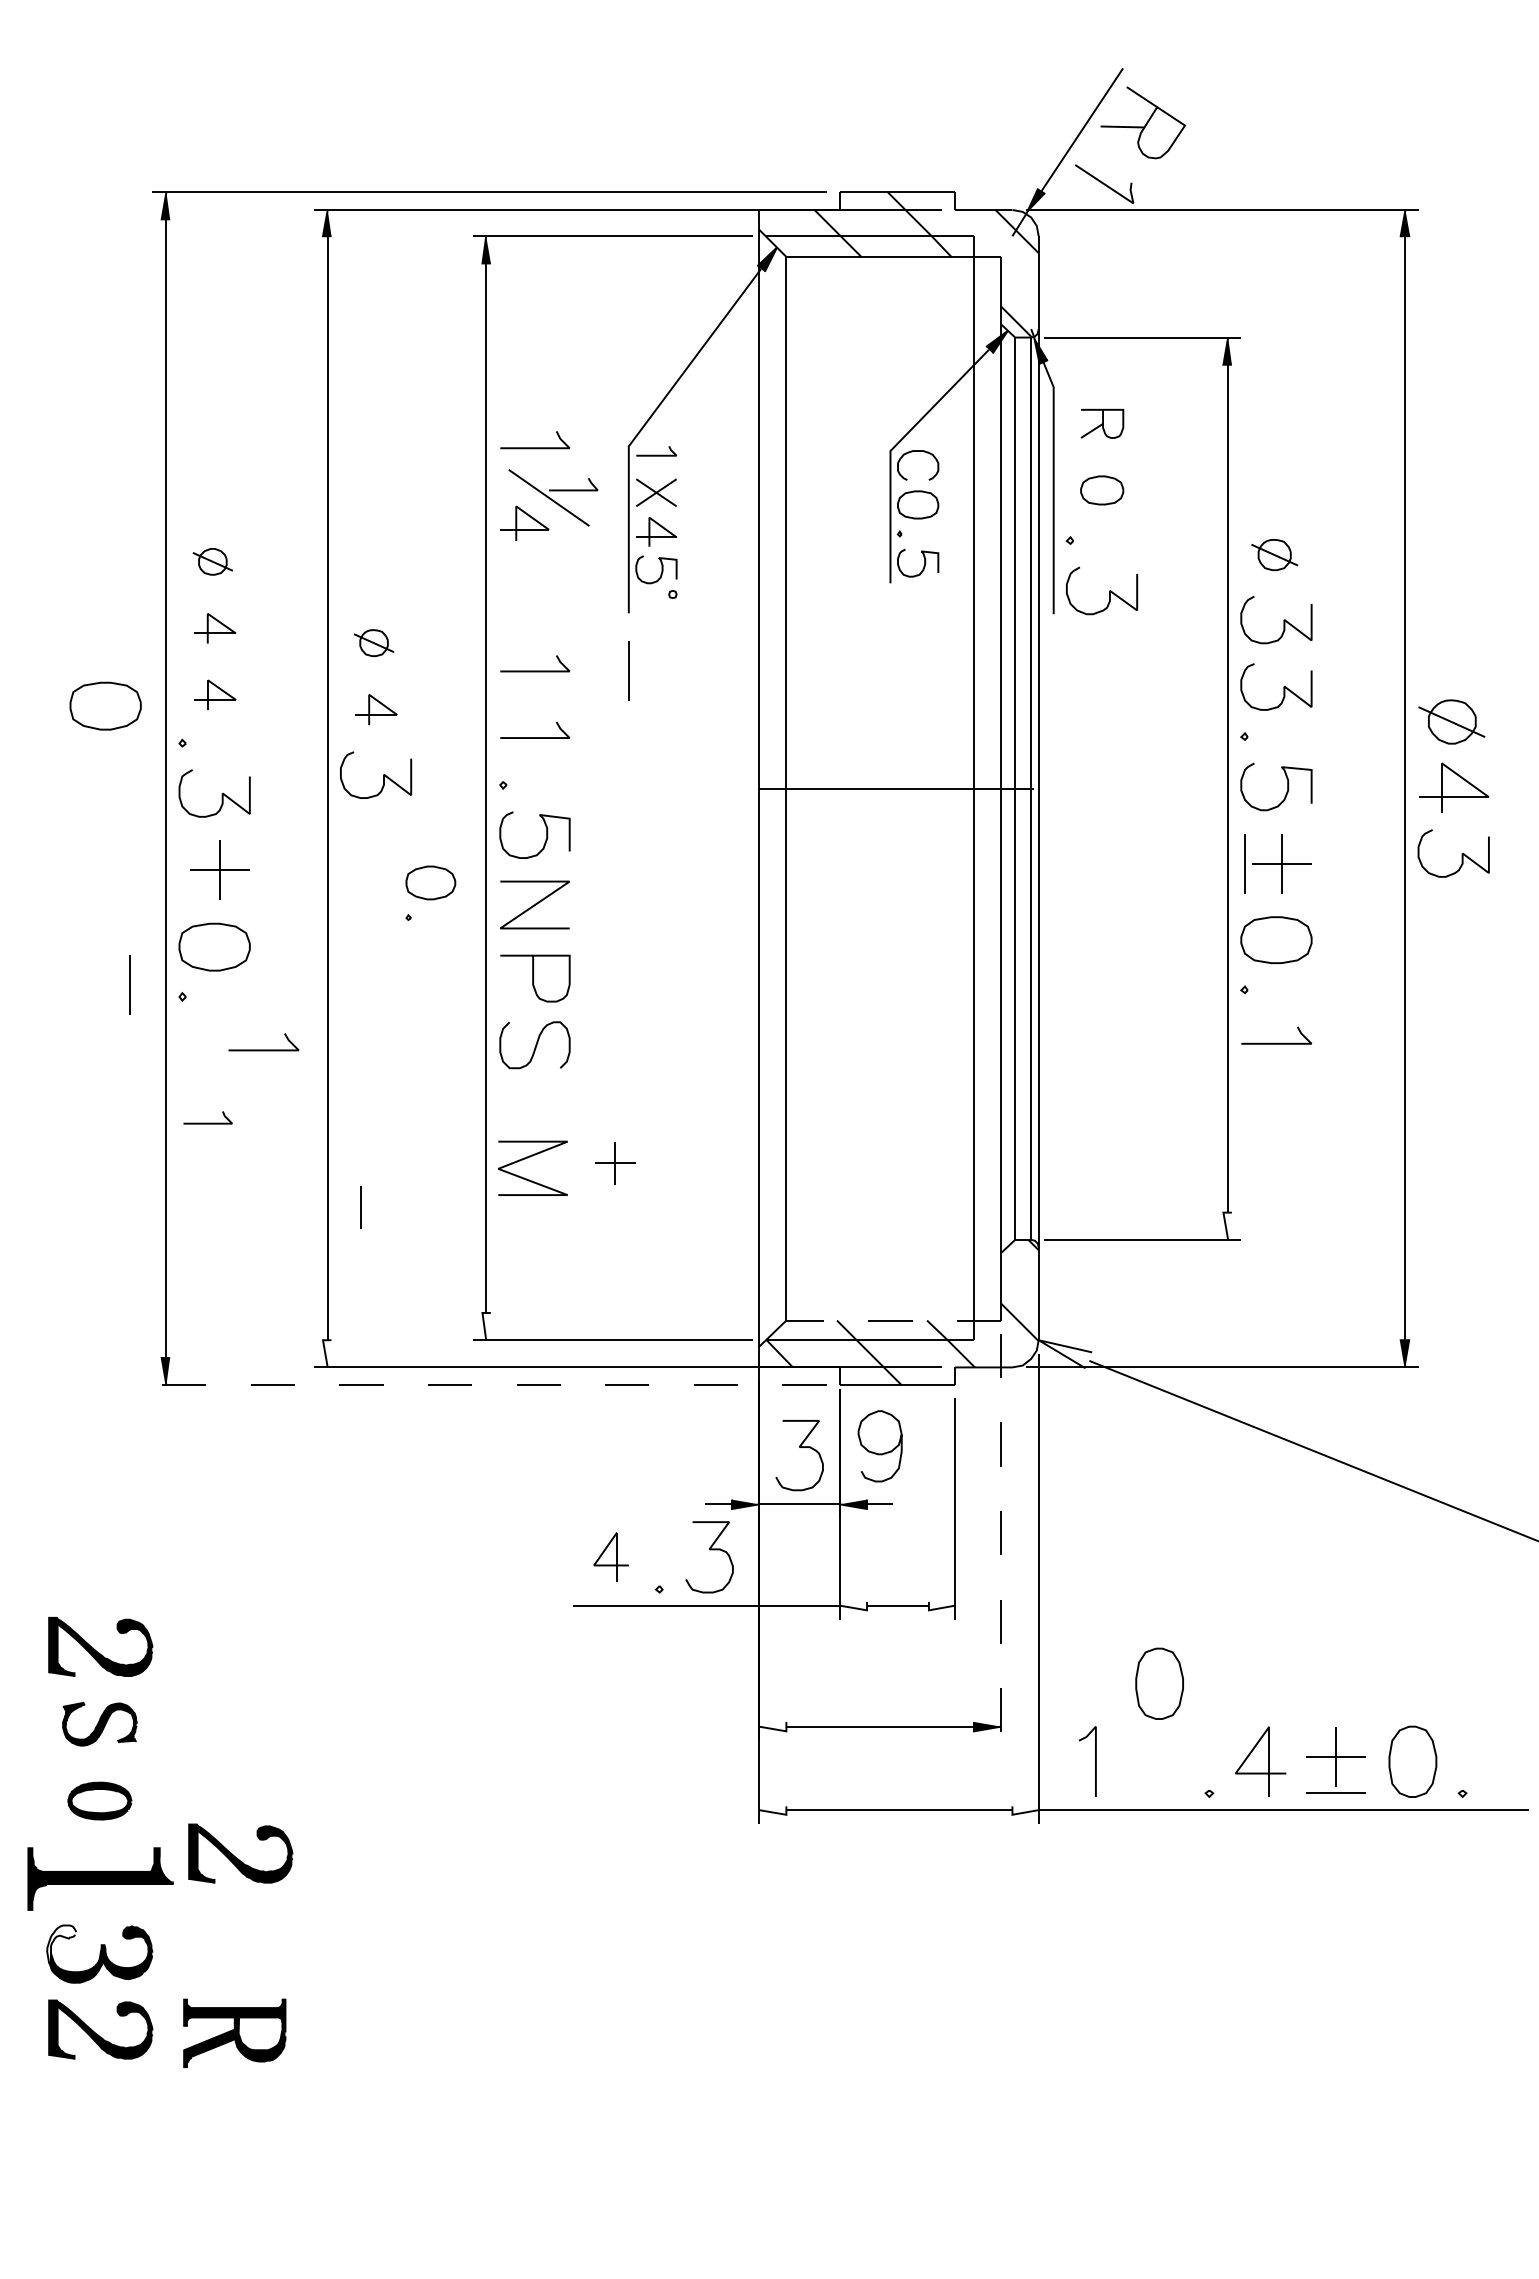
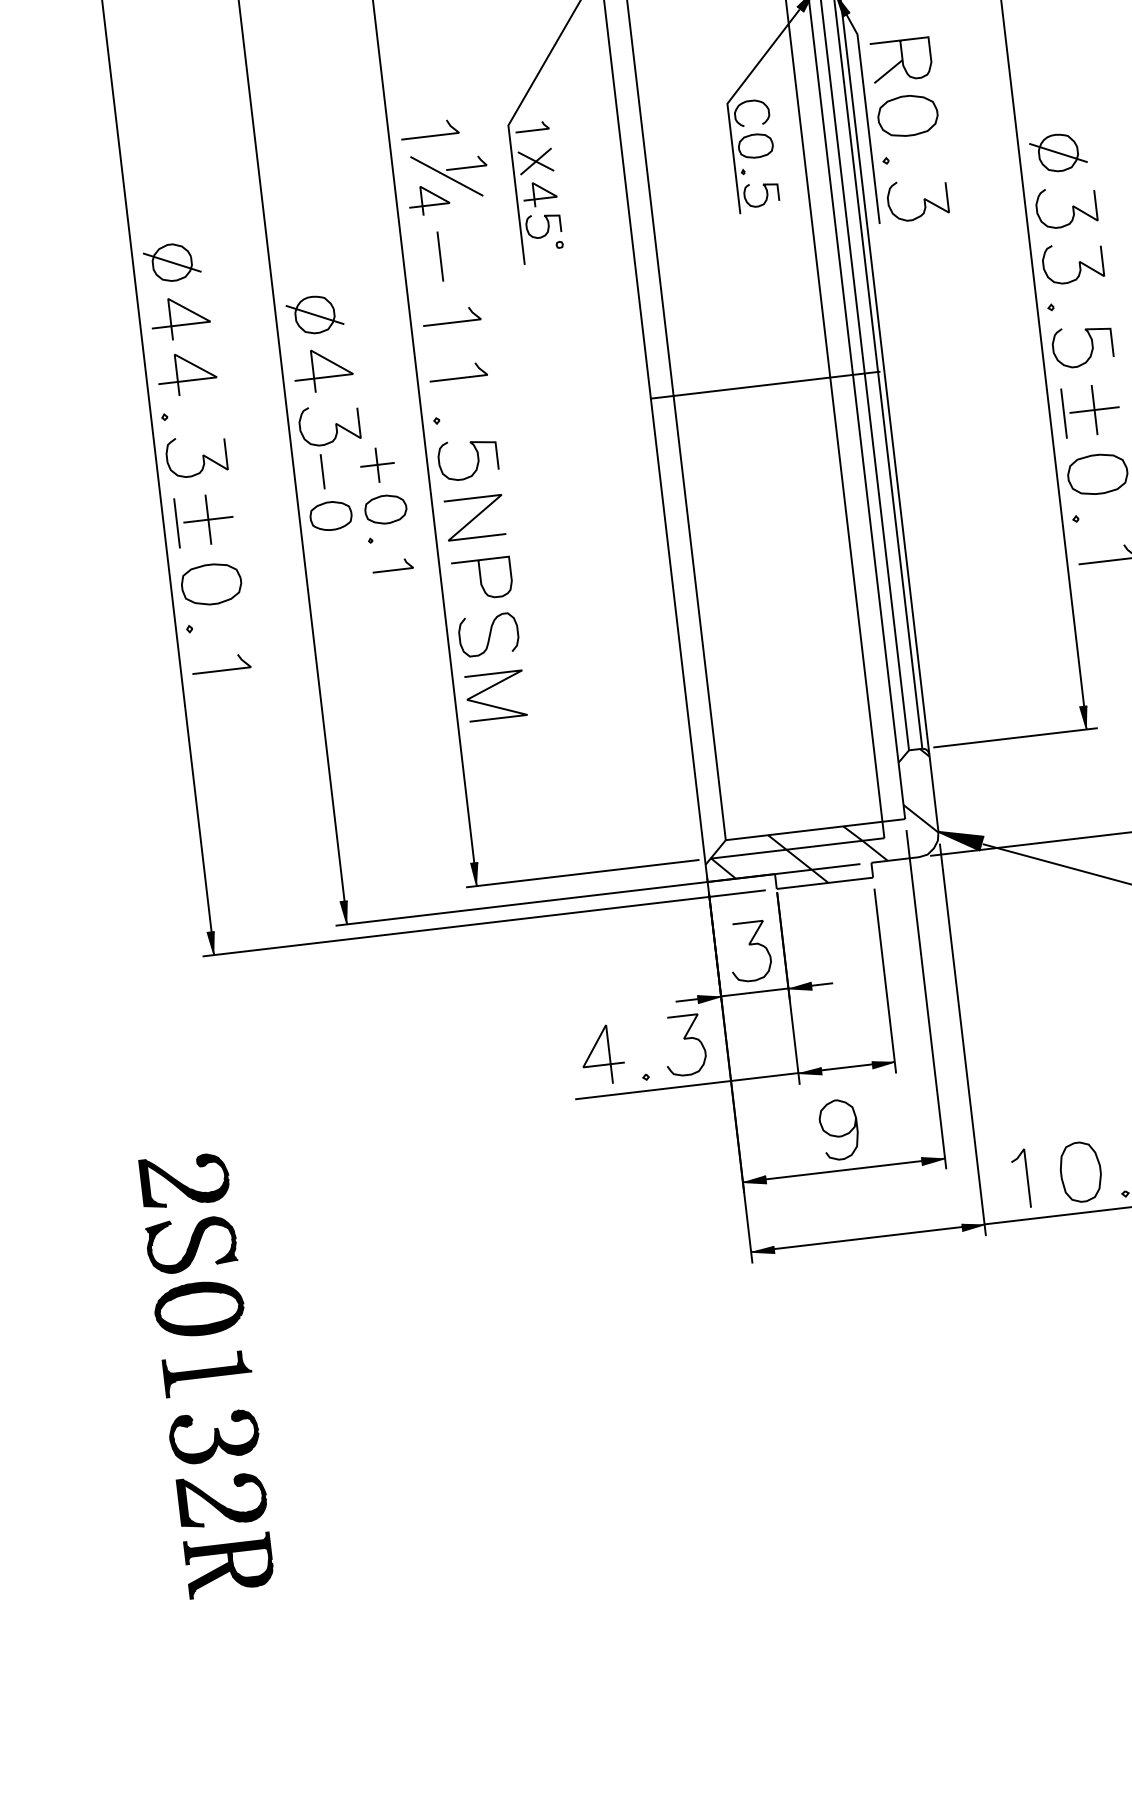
part: (1102, 423) -> (901, 59), size x1.67
part: (1102, 490) -> (908, 115), size x1.67
part: (1274, 554) -> (1058, 152), size x1.43
part: (212, 561) -> (171, 262), size x1.67
part: (214, 628) -> (180, 318), size x1.67
part: (373, 642) -> (314, 314), size x1.67
line: (628, 670) -> (439, 256), moved
part: (215, 694) -> (187, 373), size x1.67
part: (105, 705) -> (96, 393), removed
part: (376, 709) -> (323, 370), size x1.67
part: (365, 882) -> (331, 515), added
line: (129, 984) -> (176, 522), moved
line: (263, 1049) -> (221, 669), moved
line: (207, 1122) -> (392, 569), moved
line: (530, 1157) -> (492, 687), moved
part: (615, 1163) -> (377, 465), moved
line: (360, 1207) -> (321, 471), moved
fill: (1227, 1225) -> (1084, 717), added
line: (893, 1320) -> (815, 829), dashed -> solid
fill: (486, 1326) -> (475, 874), added
fill: (327, 1353) -> (345, 912), added
fill: (1065, 1354) -> (962, 841), added
line: (489, 1385) -> (484, 923), dashed -> solid
curve: (876, 1452) -> (836, 1135), moved
line: (1001, 1537) -> (926, 1000), dashed -> solid
part: (611, 1556) -> (602, 1054), size x1.43
fill: (853, 1605) -> (809, 1071), added
fill: (941, 1605) -> (883, 1062), added
part: (1159, 1683) -> (1080, 1171), moved
part: (99, 1723) -> (191, 1244), size x1.43
fill: (772, 1726) -> (754, 1180), added
part: (99, 1800) -> (199, 1308), size x1.67
fill: (772, 1810) -> (762, 1250), added
fill: (1025, 1810) -> (973, 1225), added
part: (240, 1853) -> (322, 1338), removed
part: (100, 1878) -> (207, 1373), size x0.71
fill: (61, 1946) -> (181, 1434), added
part: (234, 2032) -> (229, 1564), moved

